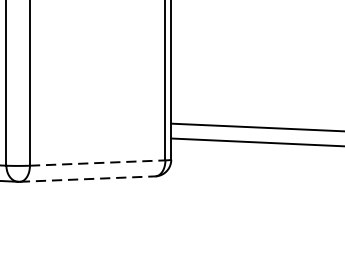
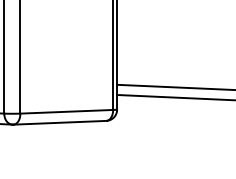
line: (98, 162) -> (67, 111), dashed -> solid
line: (88, 178) -> (60, 122), dashed -> solid

